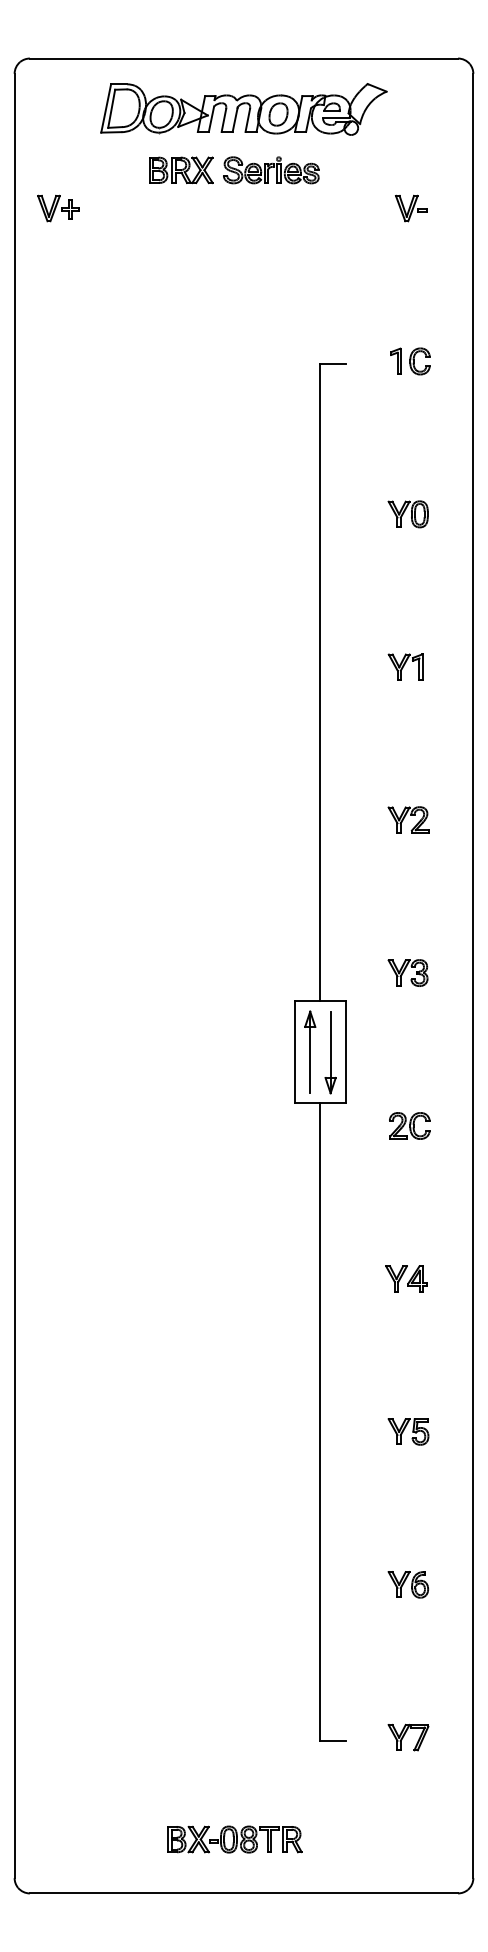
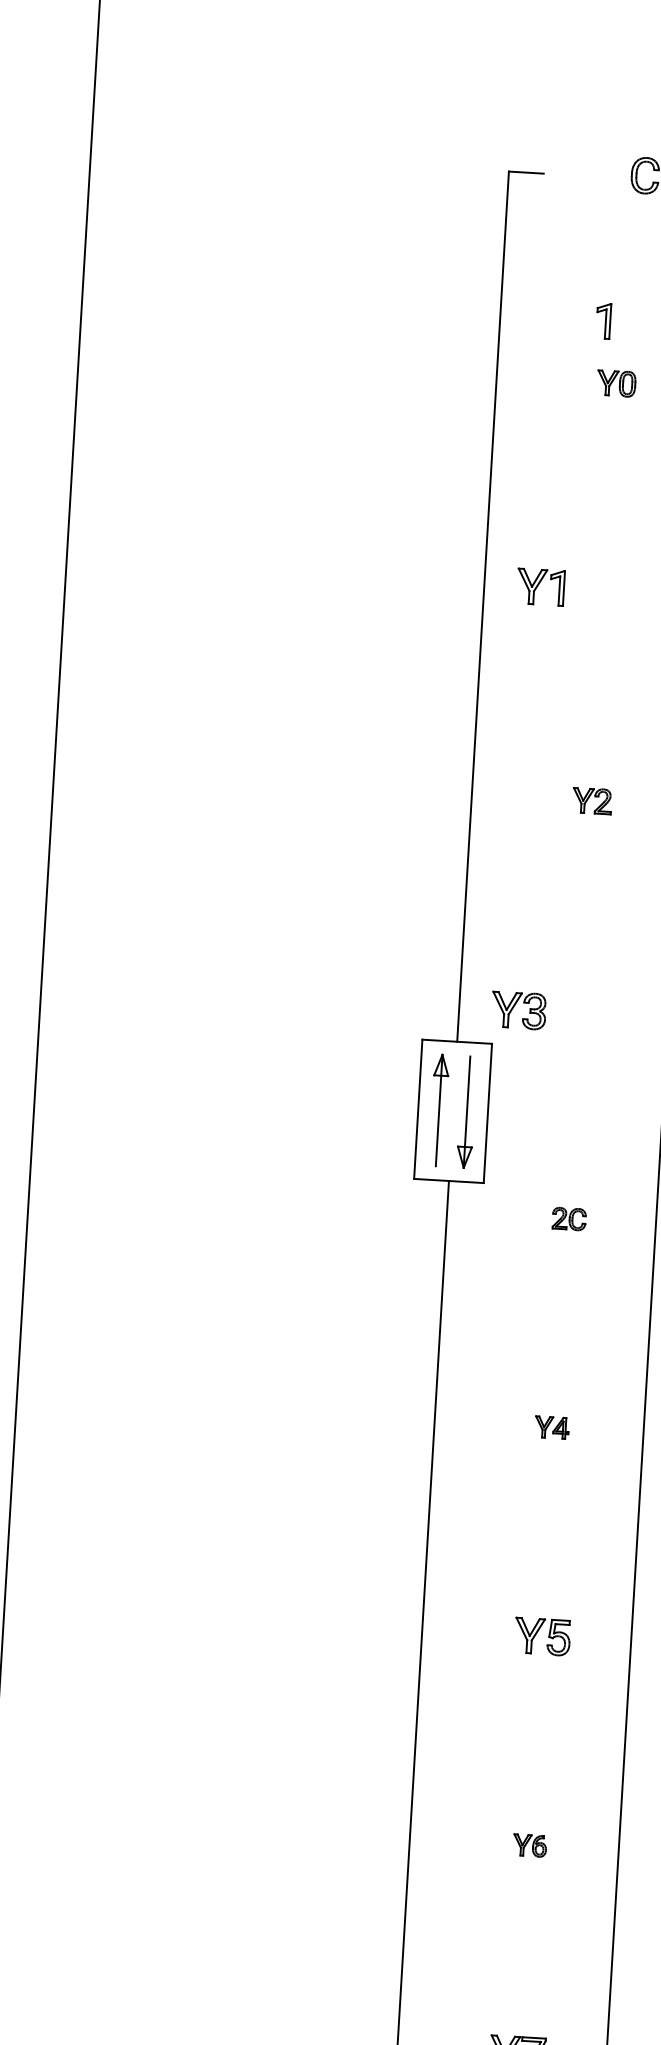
part: (395, 360) -> (602, 319), moved
part: (407, 514) -> (615, 383), size x0.7
part: (405, 666) -> (540, 586), moved
part: (408, 819) -> (592, 800), size x0.7
part: (407, 972) -> (518, 1009), moved
part: (409, 1125) -> (568, 1218), size x0.6
part: (406, 1278) -> (552, 1427), size x0.6
part: (408, 1584) -> (530, 1845), size x0.6

